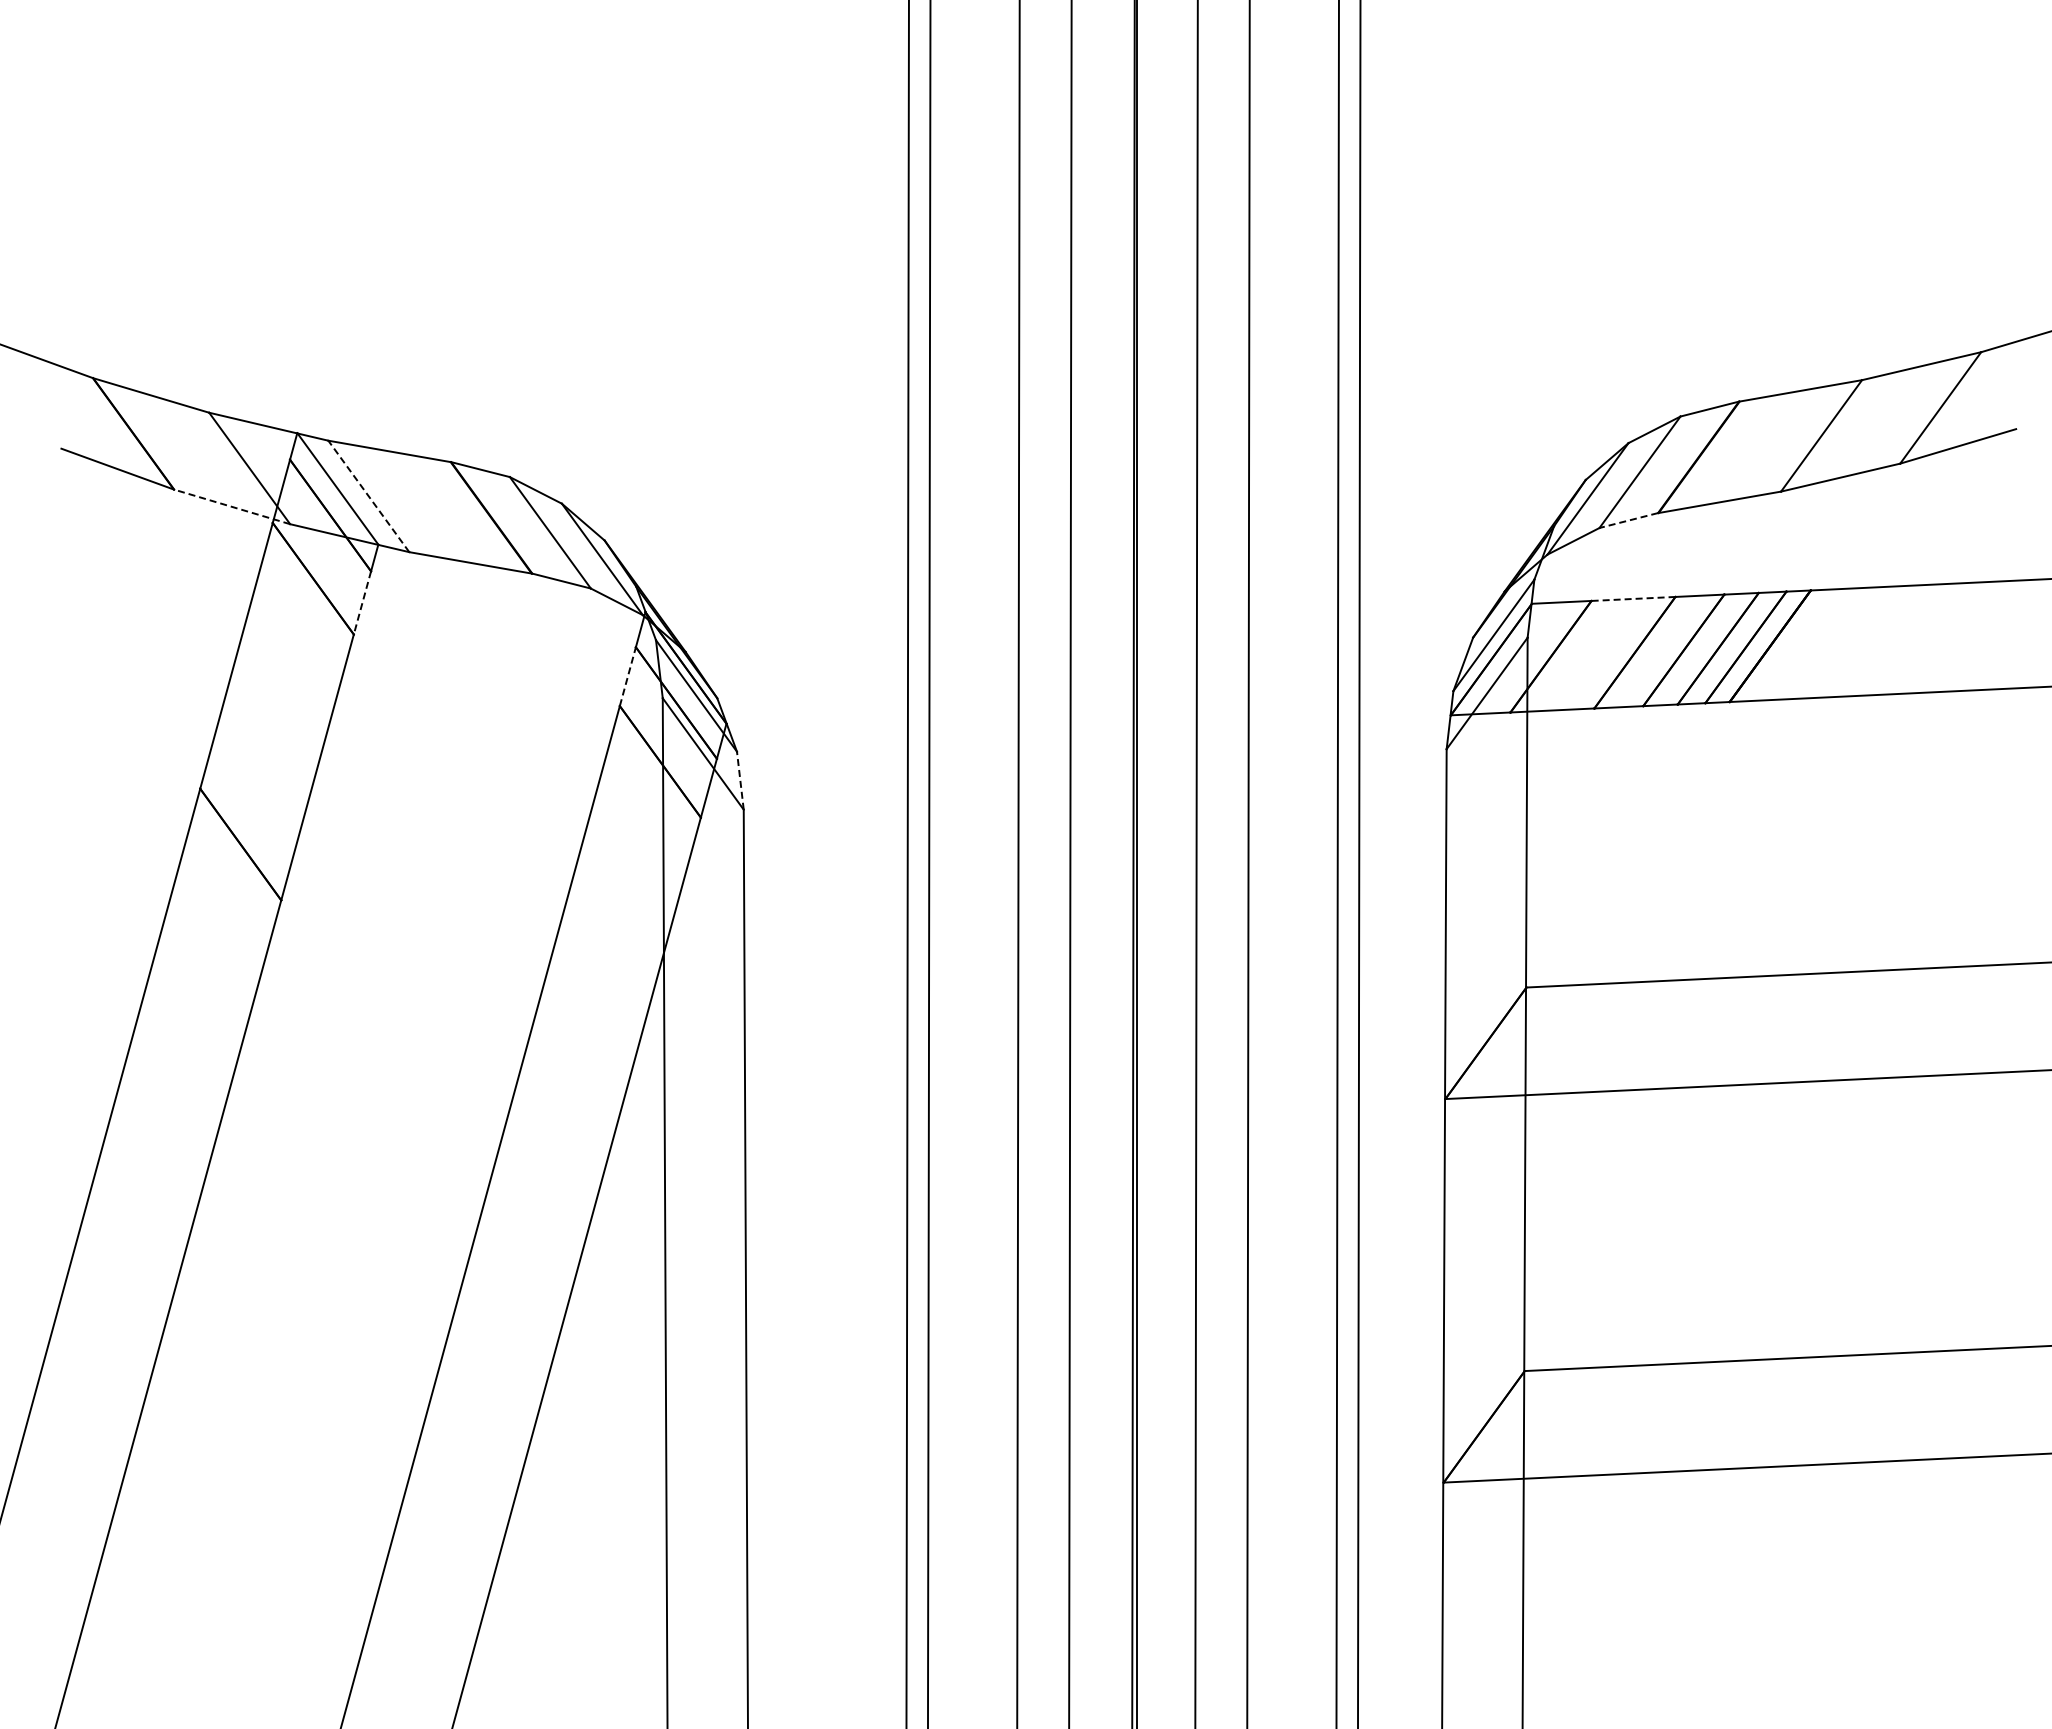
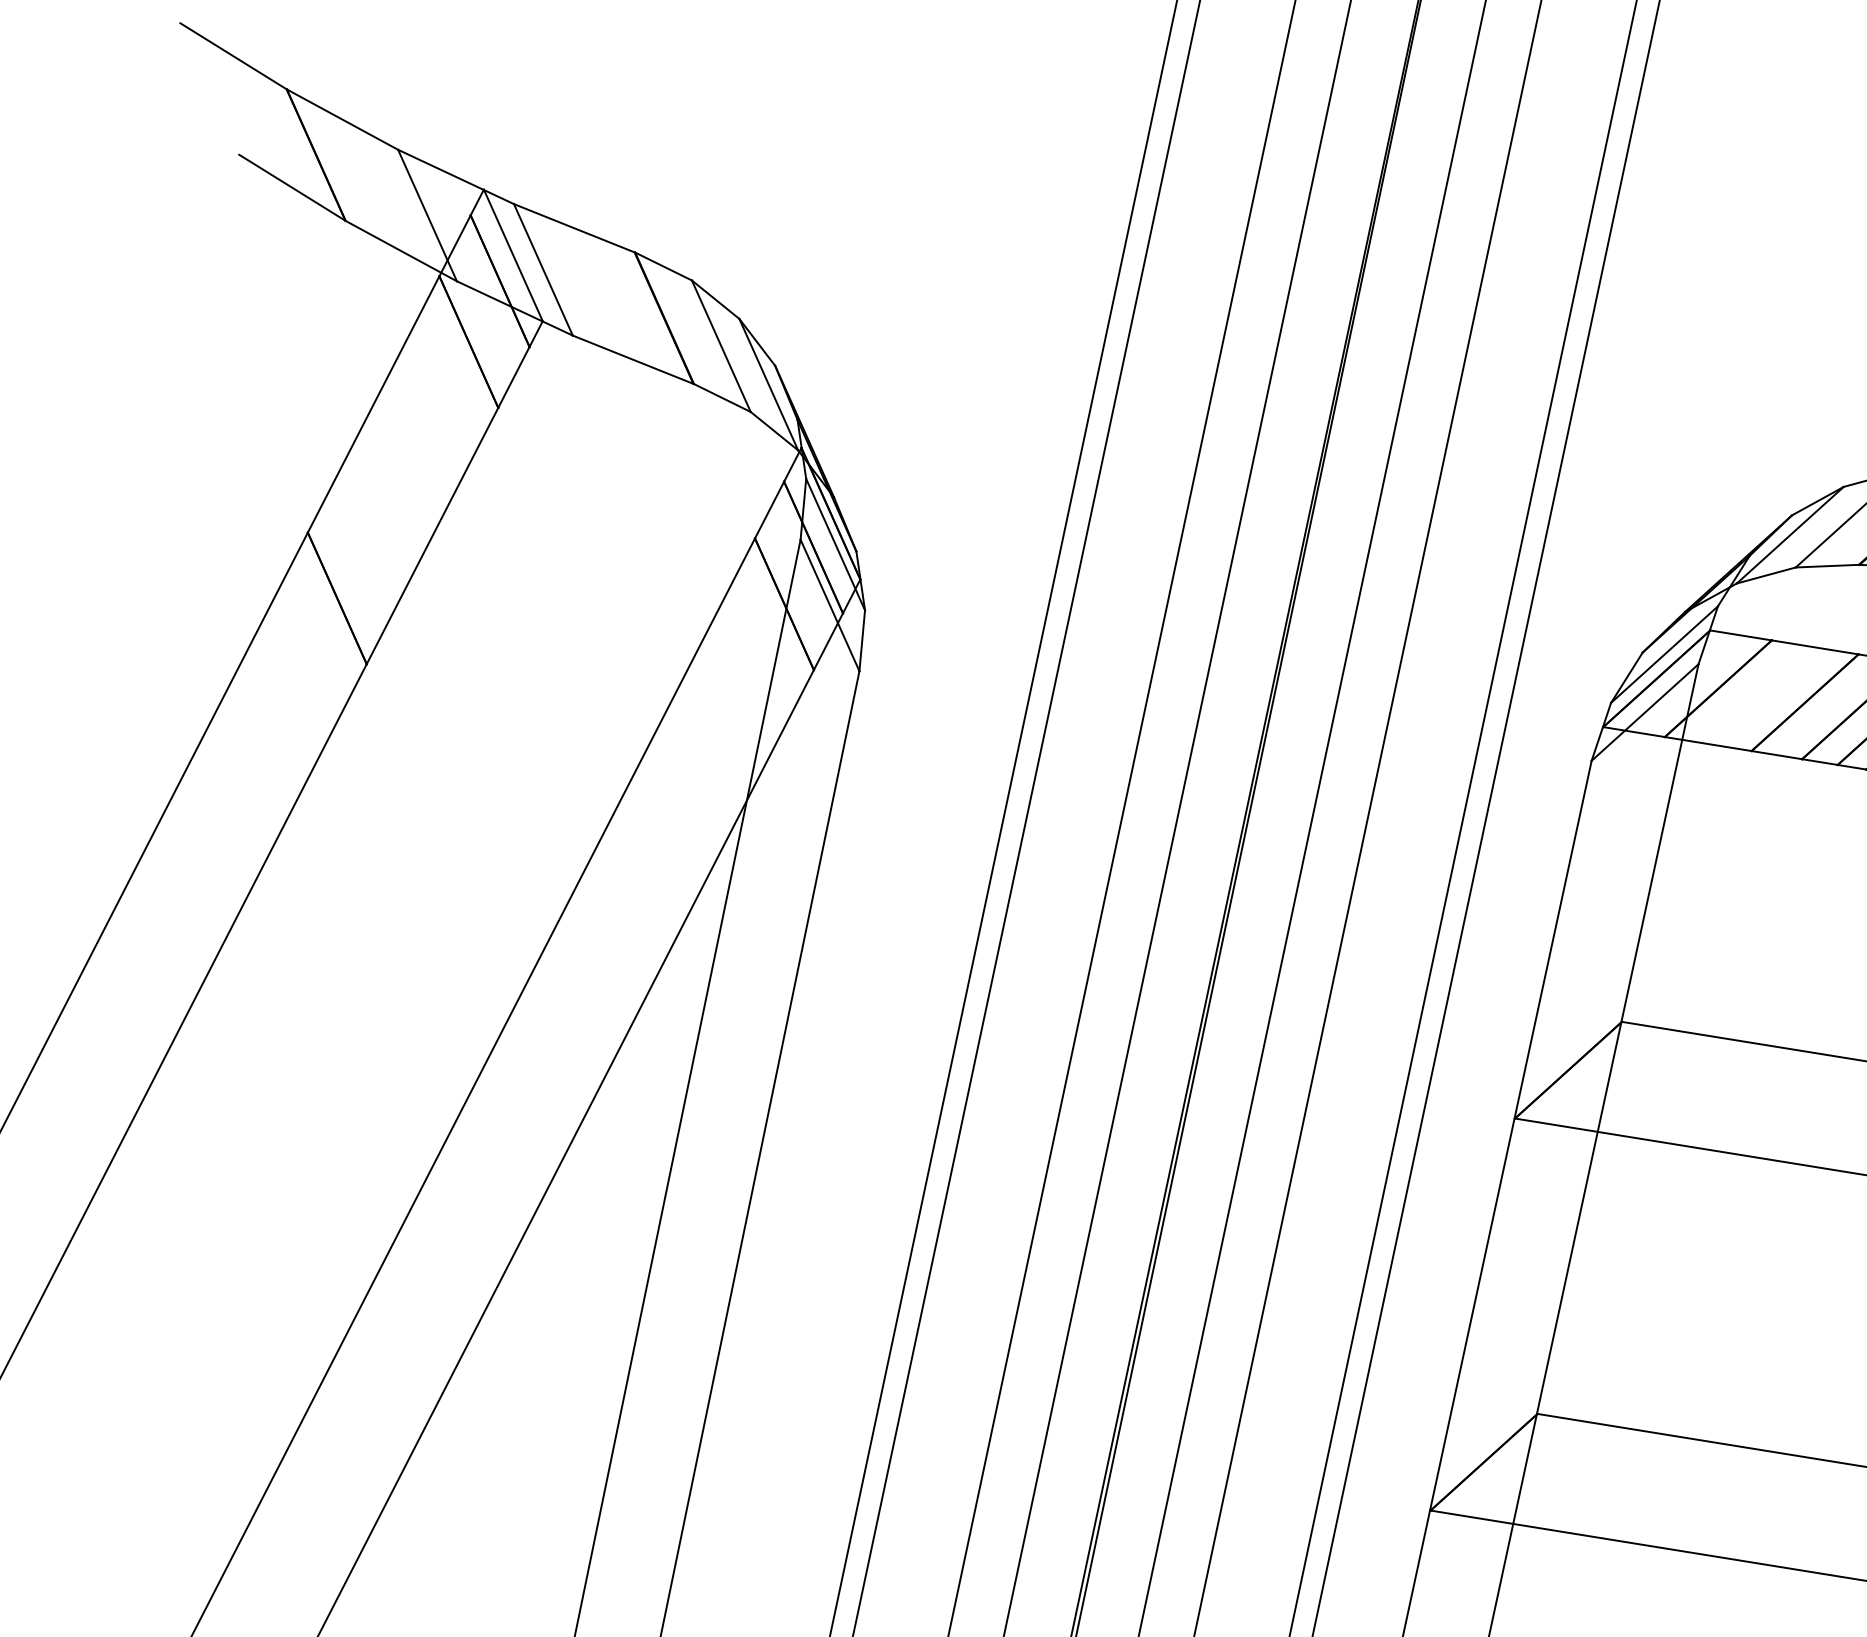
line: (368, 496) -> (543, 269), dashed -> solid
line: (231, 506) -> (400, 250), dashed -> solid
line: (1628, 520) -> (1827, 566), dashed -> solid
line: (1633, 598) -> (1815, 646), dashed -> solid
line: (362, 602) -> (514, 377), dashed -> solid
line: (628, 676) -> (770, 510), dashed -> solid
line: (740, 780) -> (862, 640), dashed -> solid

